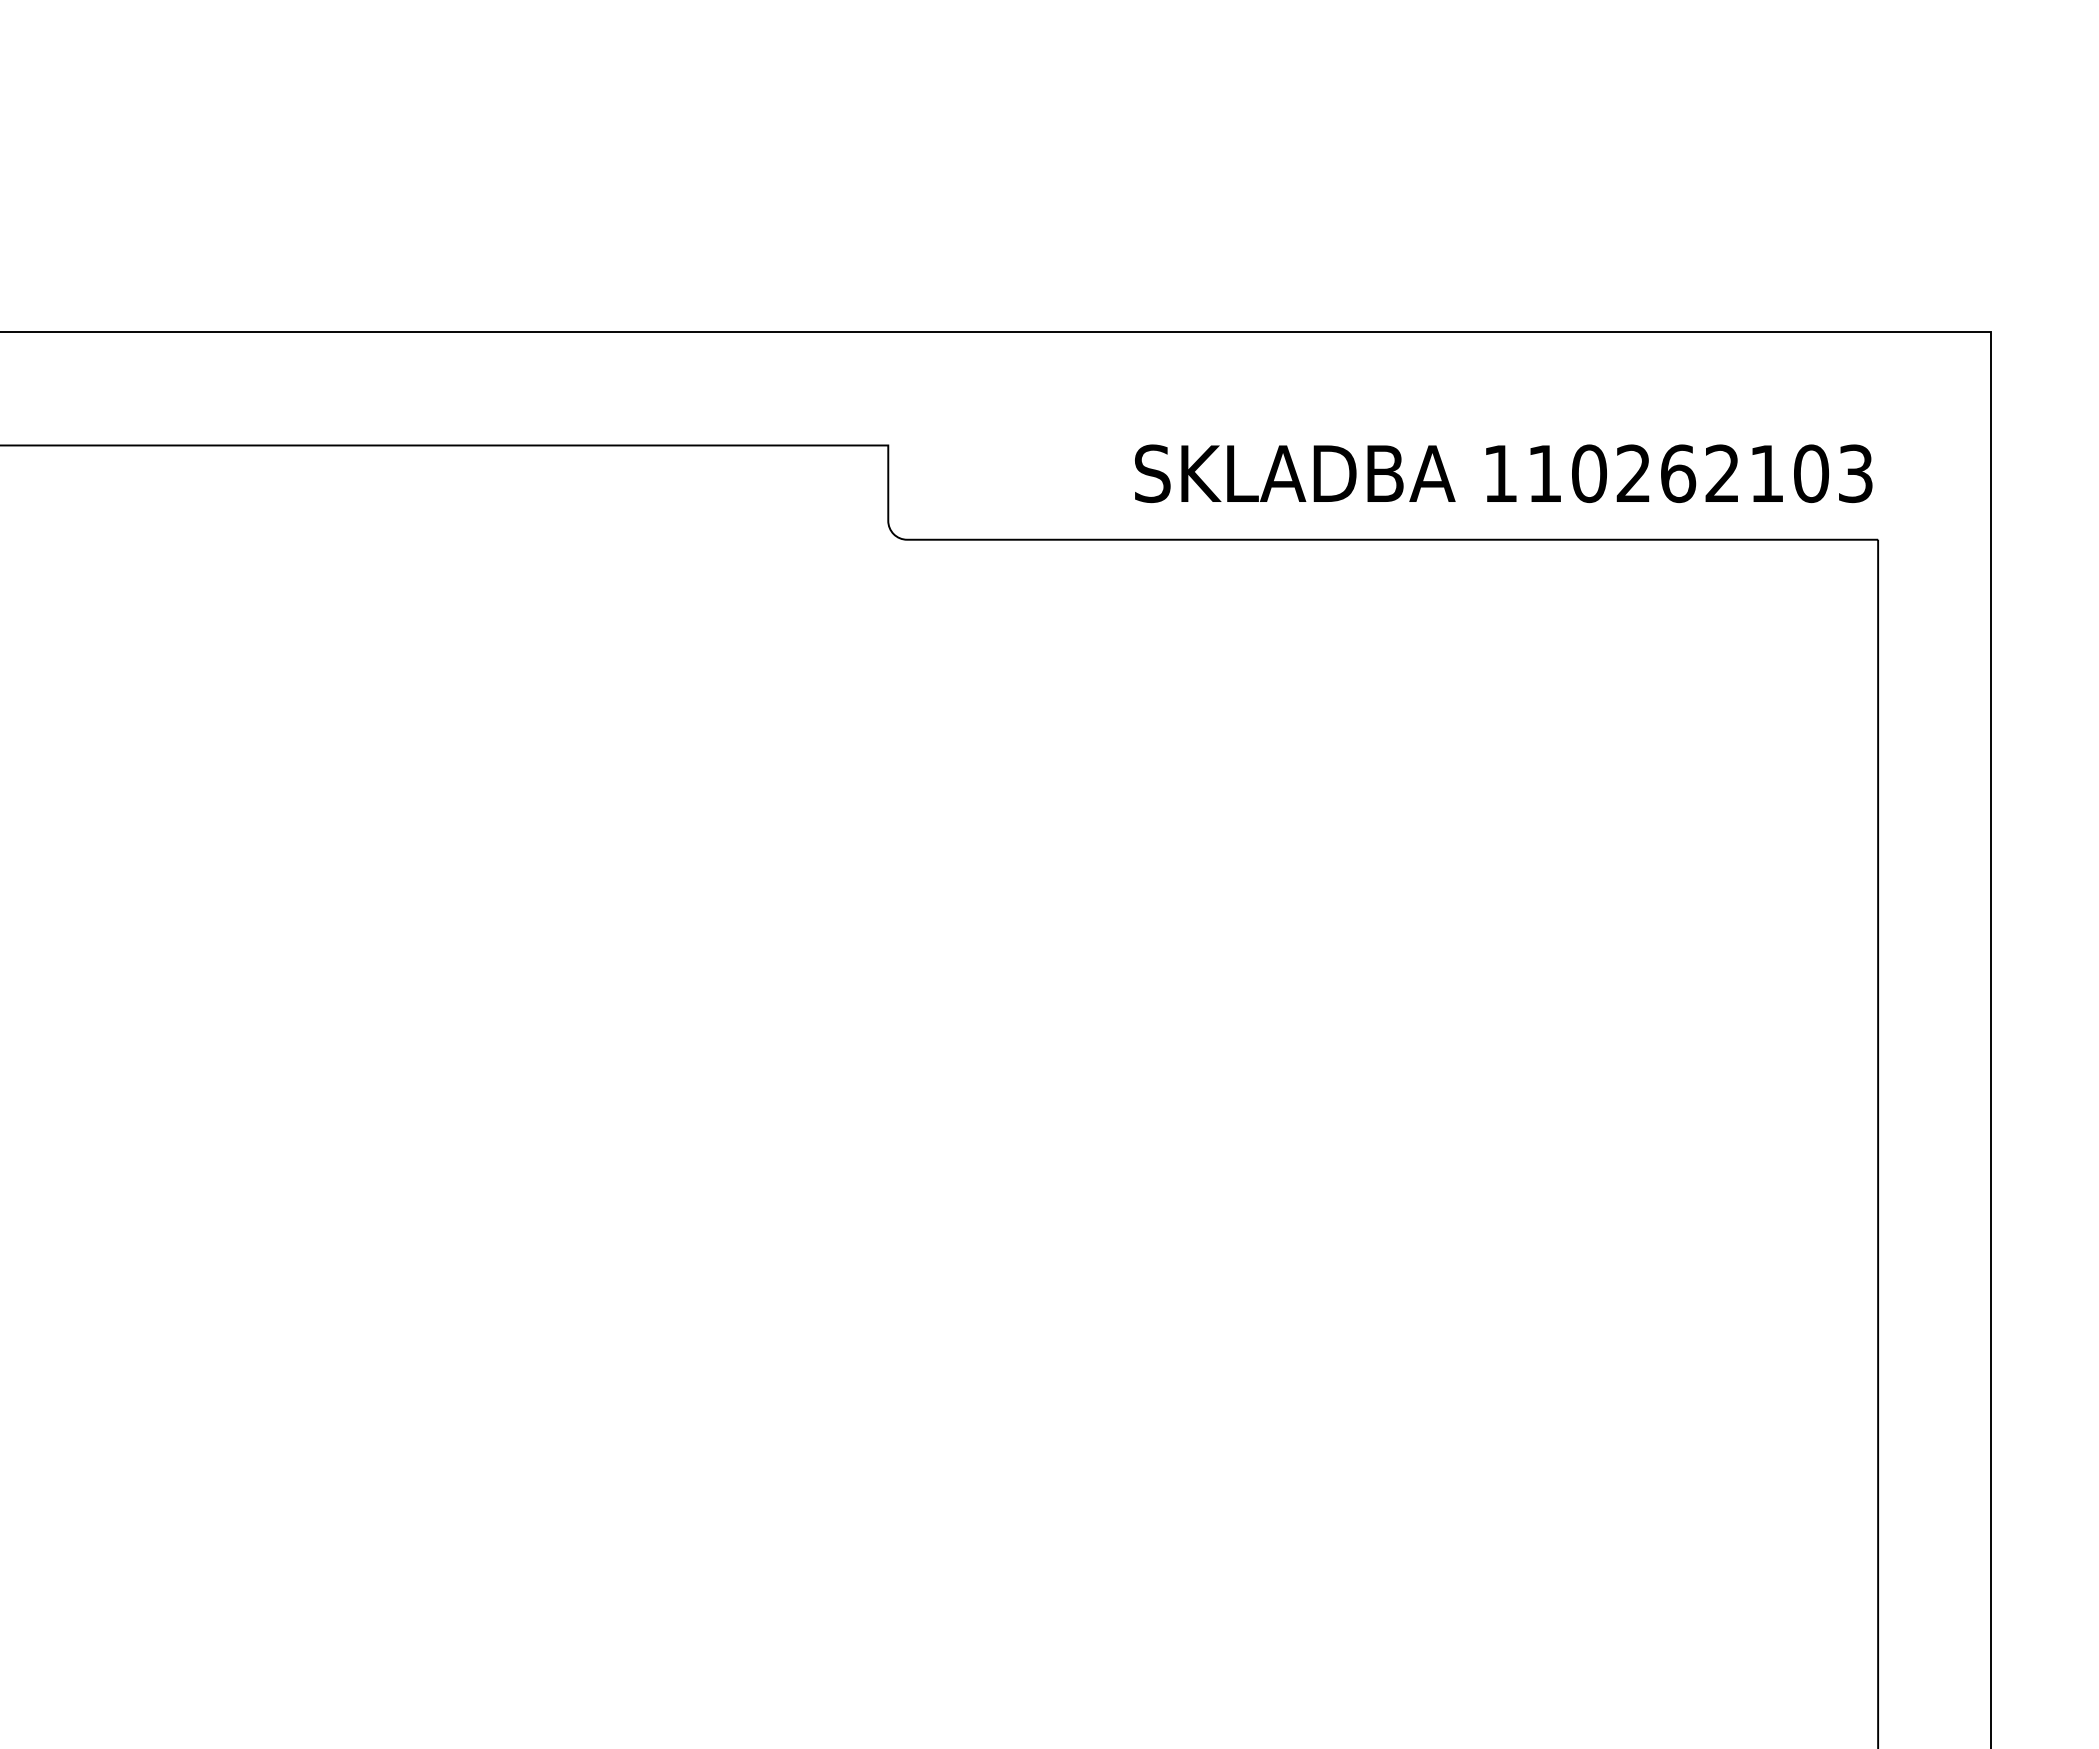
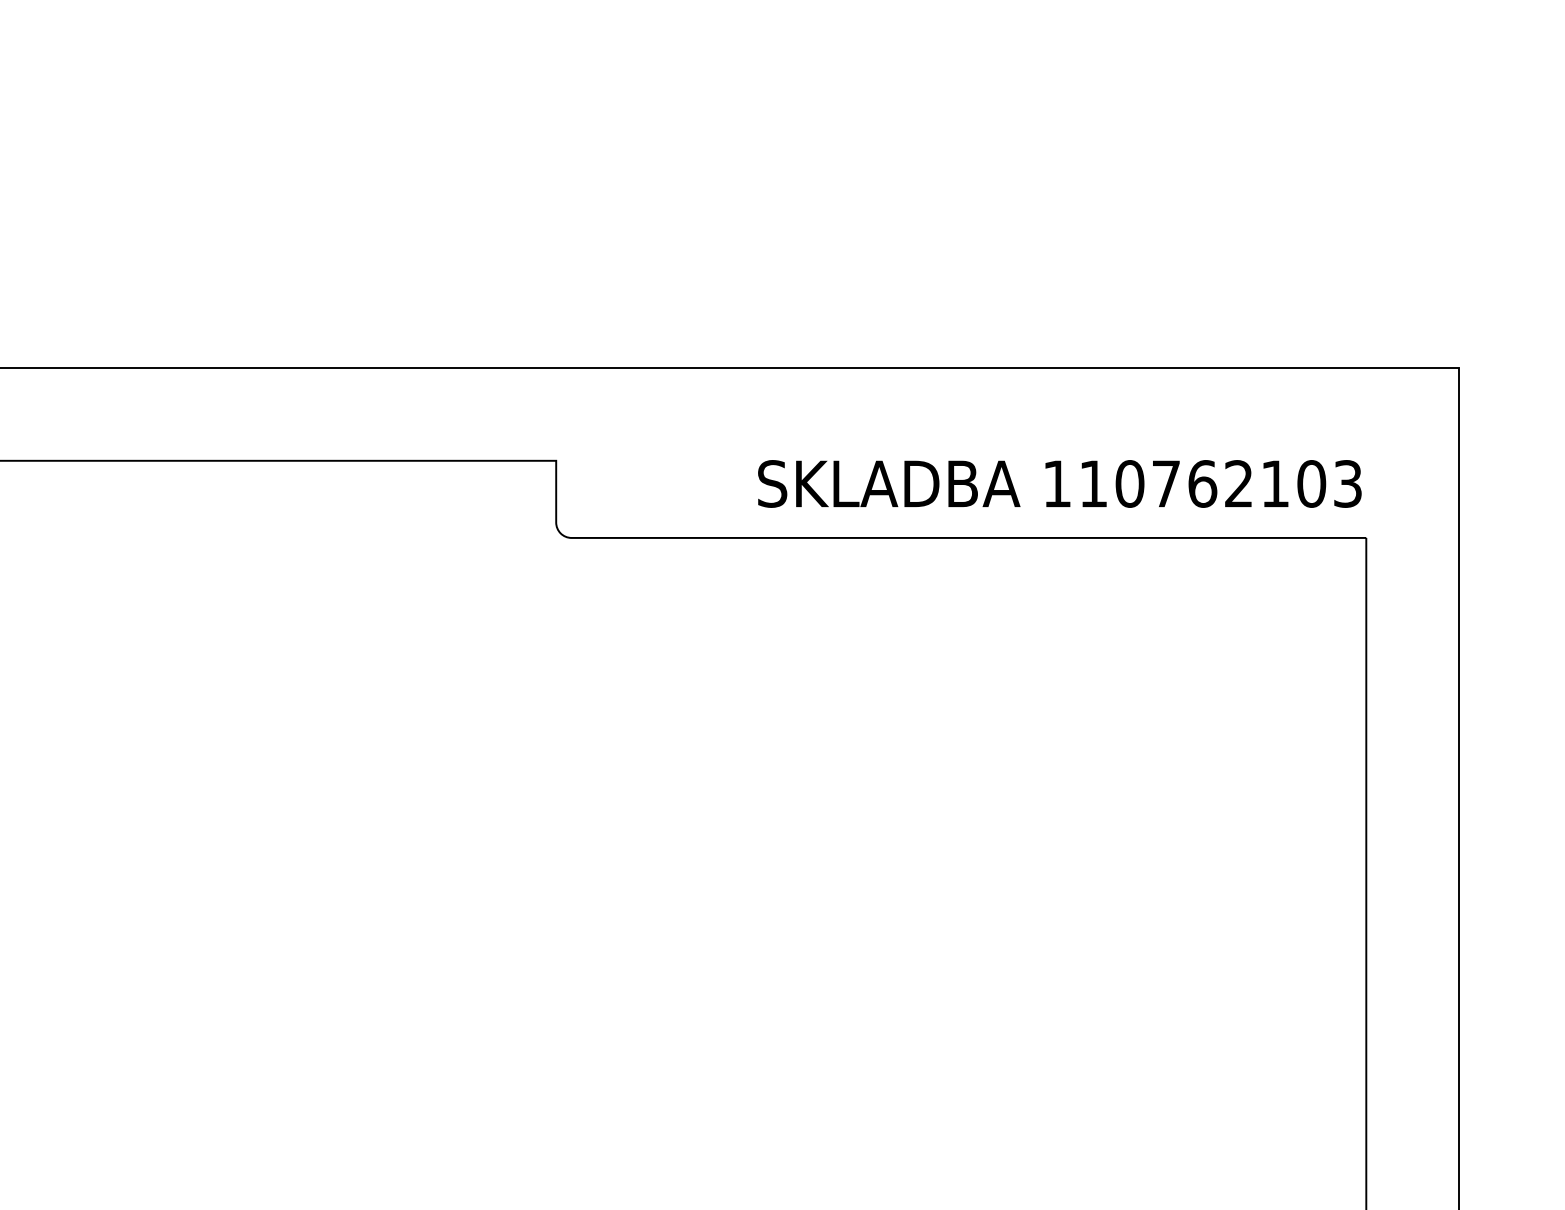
text: (1633, 472) -> (1166, 482), 110262103 -> 110762103

